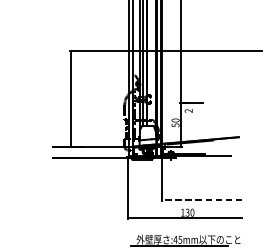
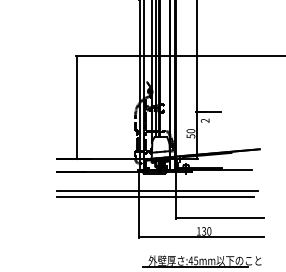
line: (144, 175) -> (157, 190), added
line: (142, 181) -> (155, 197), added
line: (201, 200) -> (219, 218), dashed -> solid

